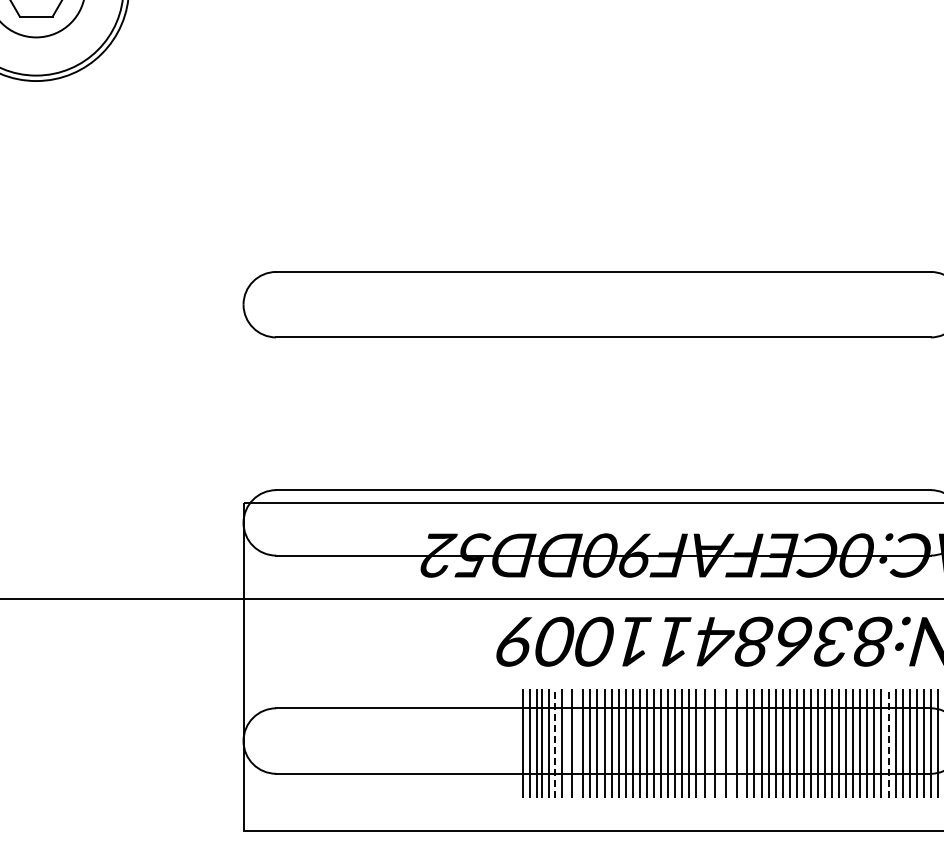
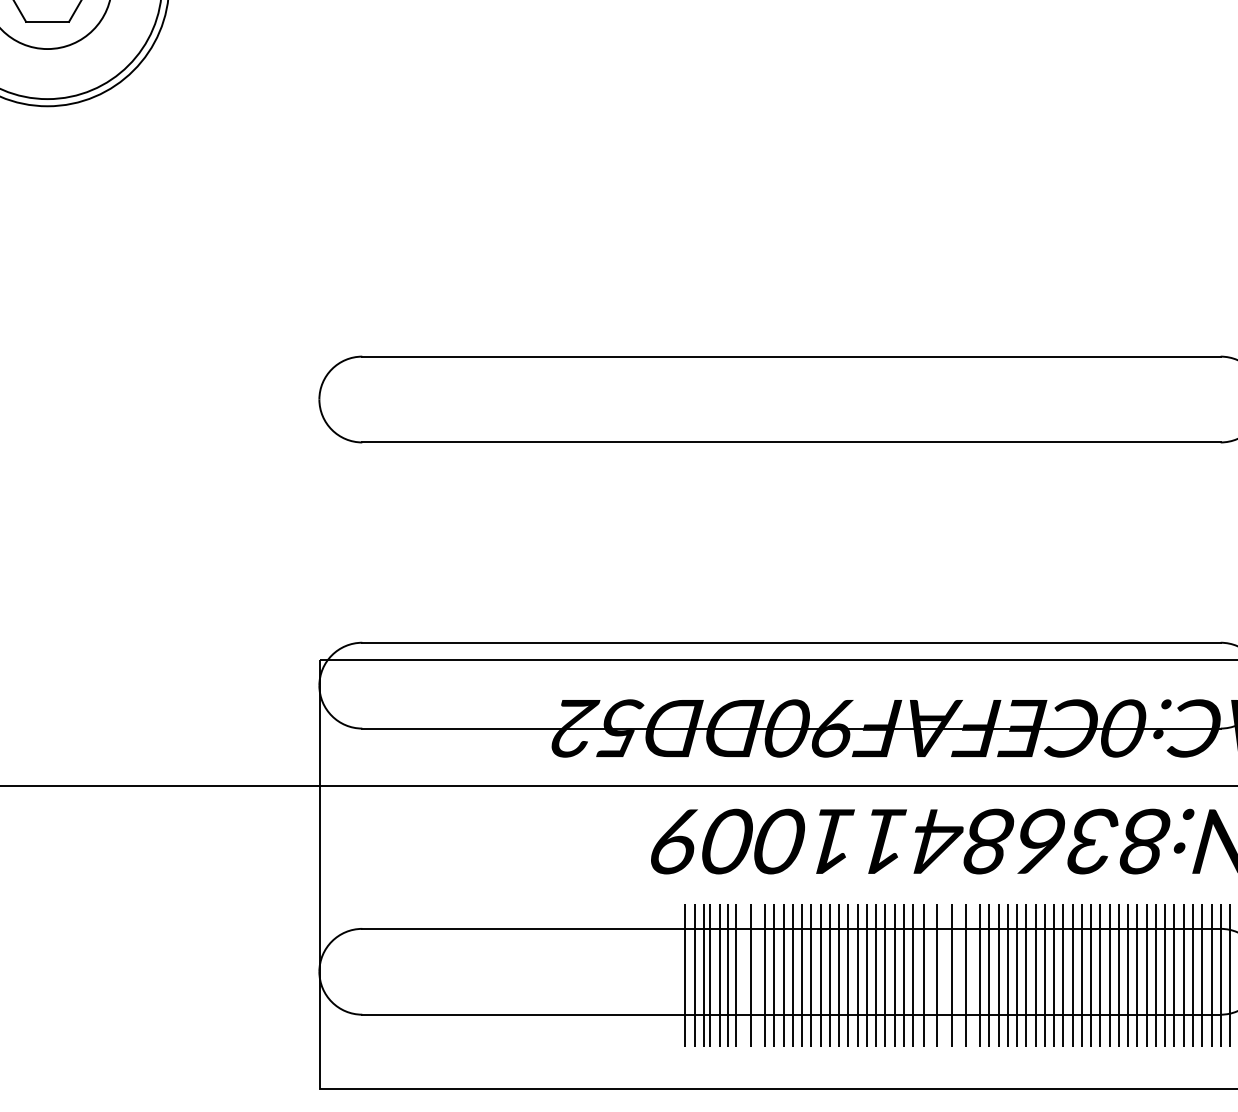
line: (555, 743) -> (728, 974), dashed -> solid
line: (888, 743) -> (1165, 974), dashed -> solid

